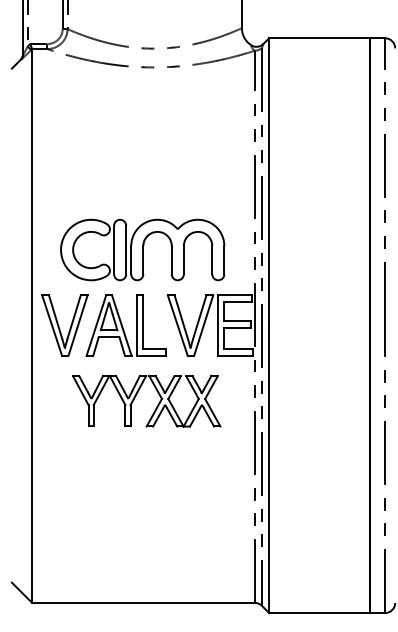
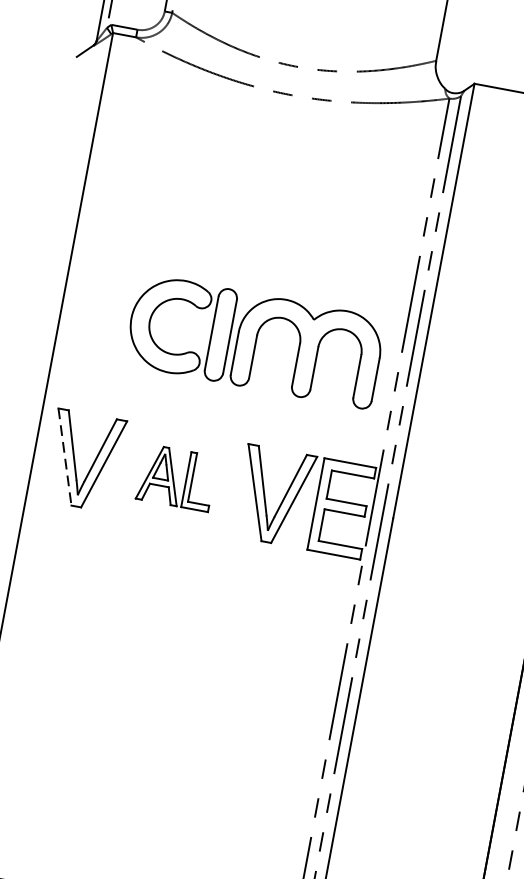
part: (142, 249) -> (254, 340), moved
line: (52, 325) -> (65, 456), solid -> dashed
part: (125, 325) -> (175, 477), size x0.6
part: (136, 396) -> (172, 588), removed

